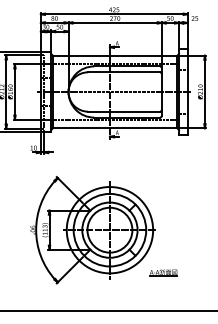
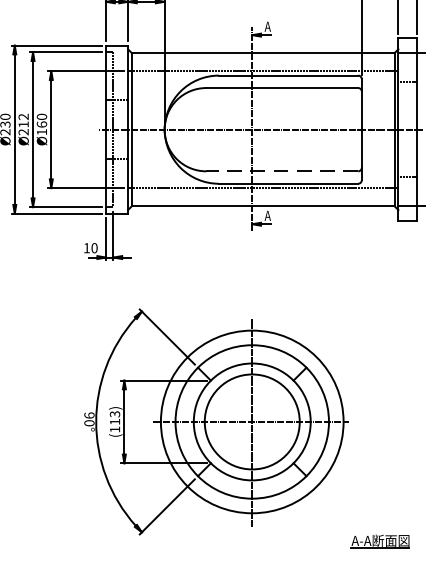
line: (124, 111) -> (283, 170), solid -> dashed
part: (163, 272) -> (380, 541), moved

